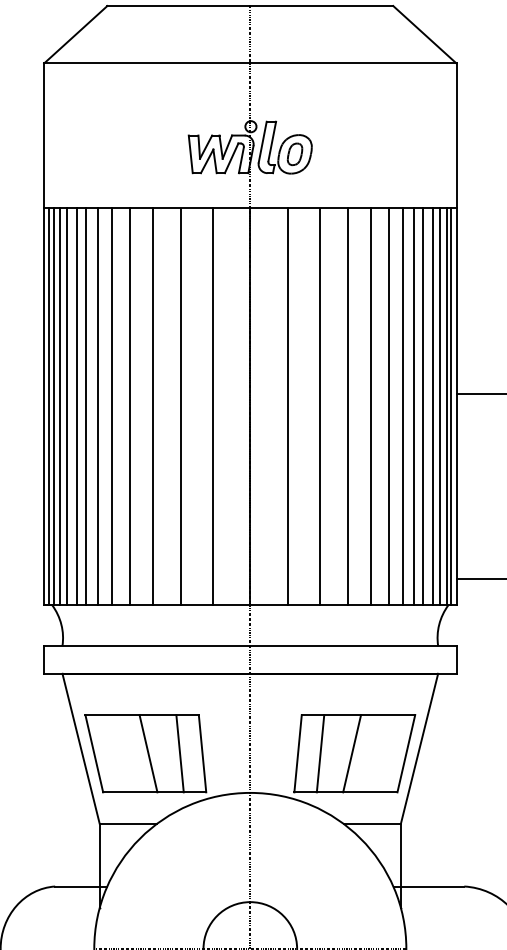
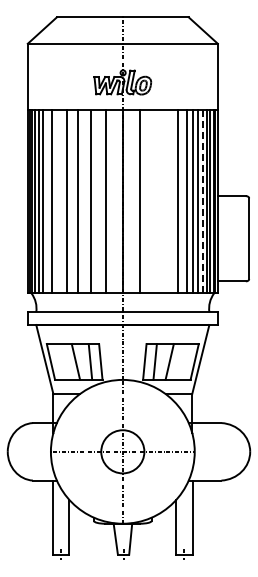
line: (86, 405) -> (47, 201), removed
line: (112, 405) -> (59, 201), removed
line: (319, 405) -> (154, 201), removed
line: (347, 405) -> (167, 201), removed
line: (423, 405) -> (202, 201), solid -> dashed

